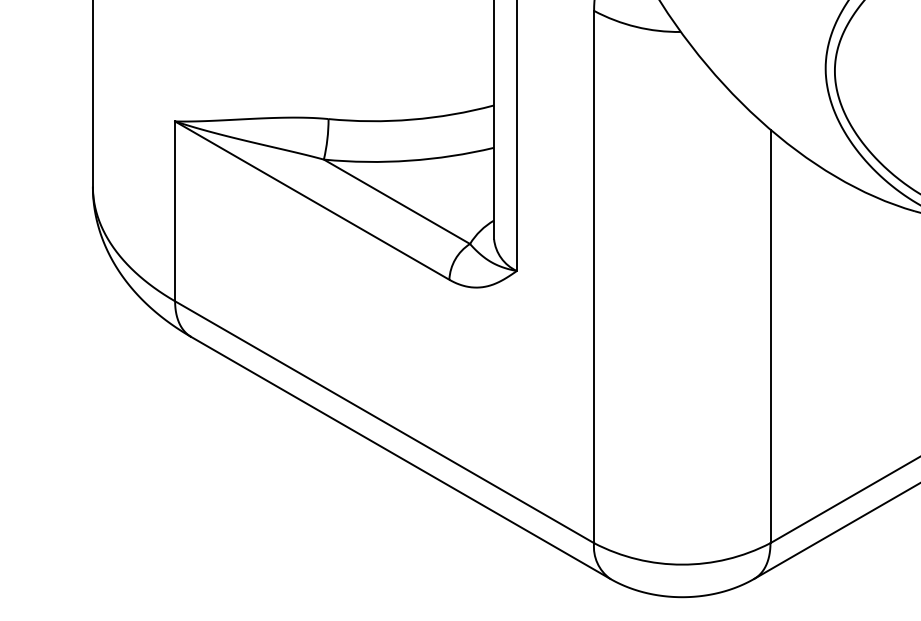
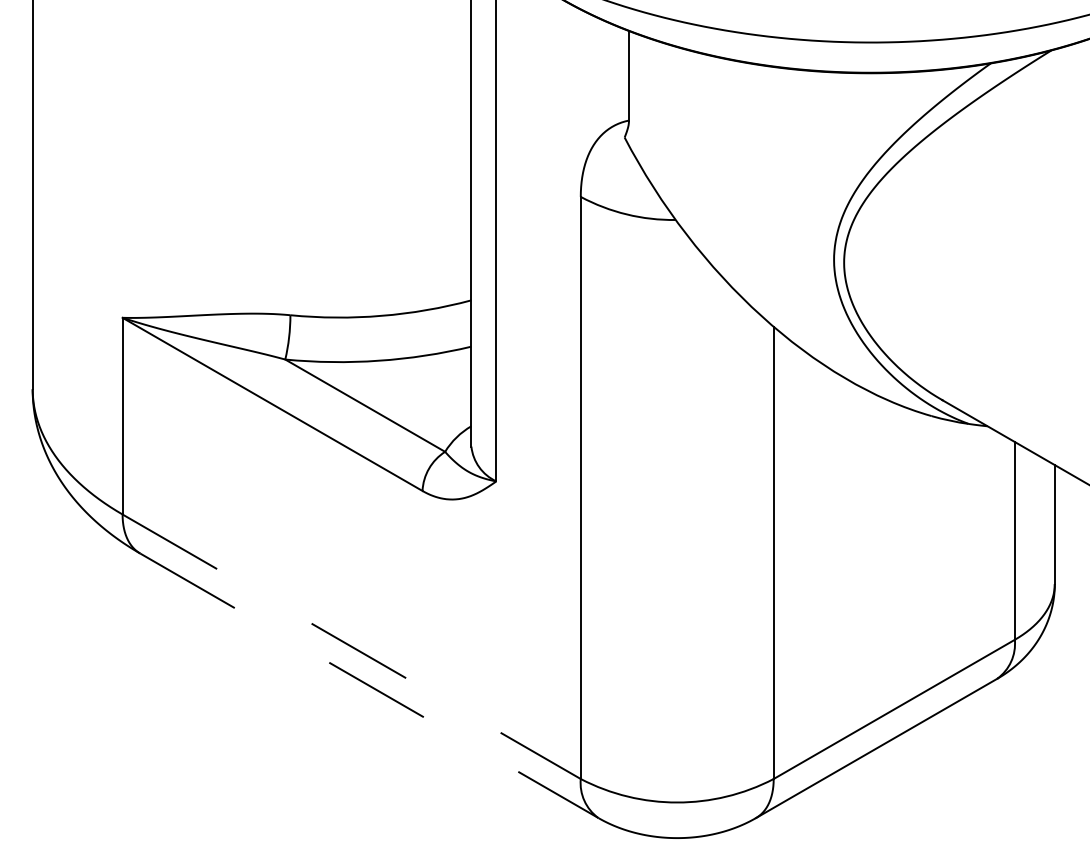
line: (384, 421) -> (351, 646), solid -> dashed
line: (400, 457) -> (369, 685), solid -> dashed

